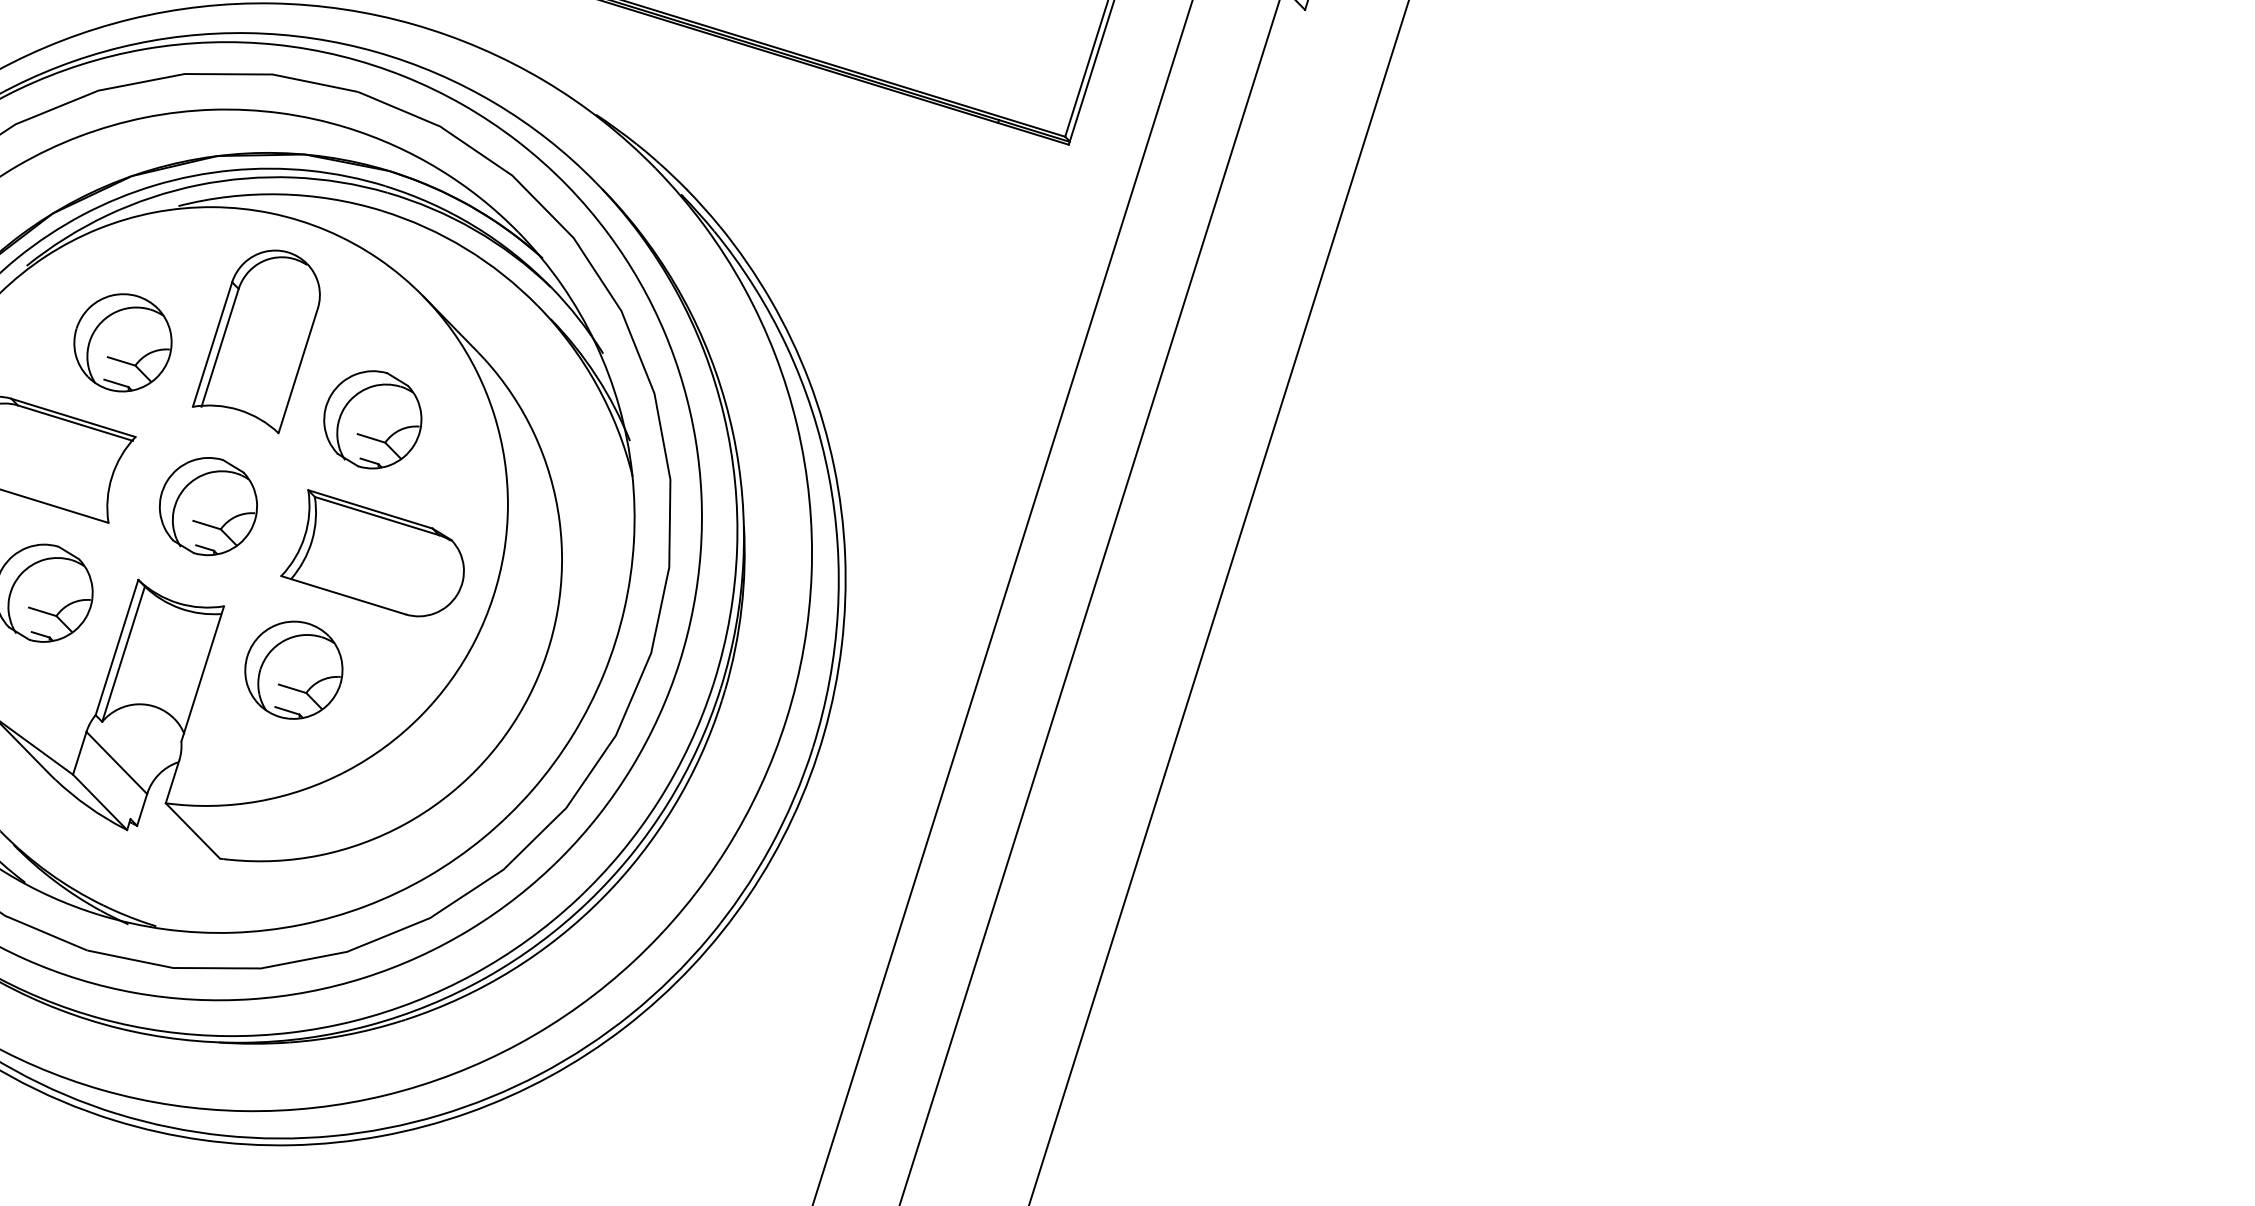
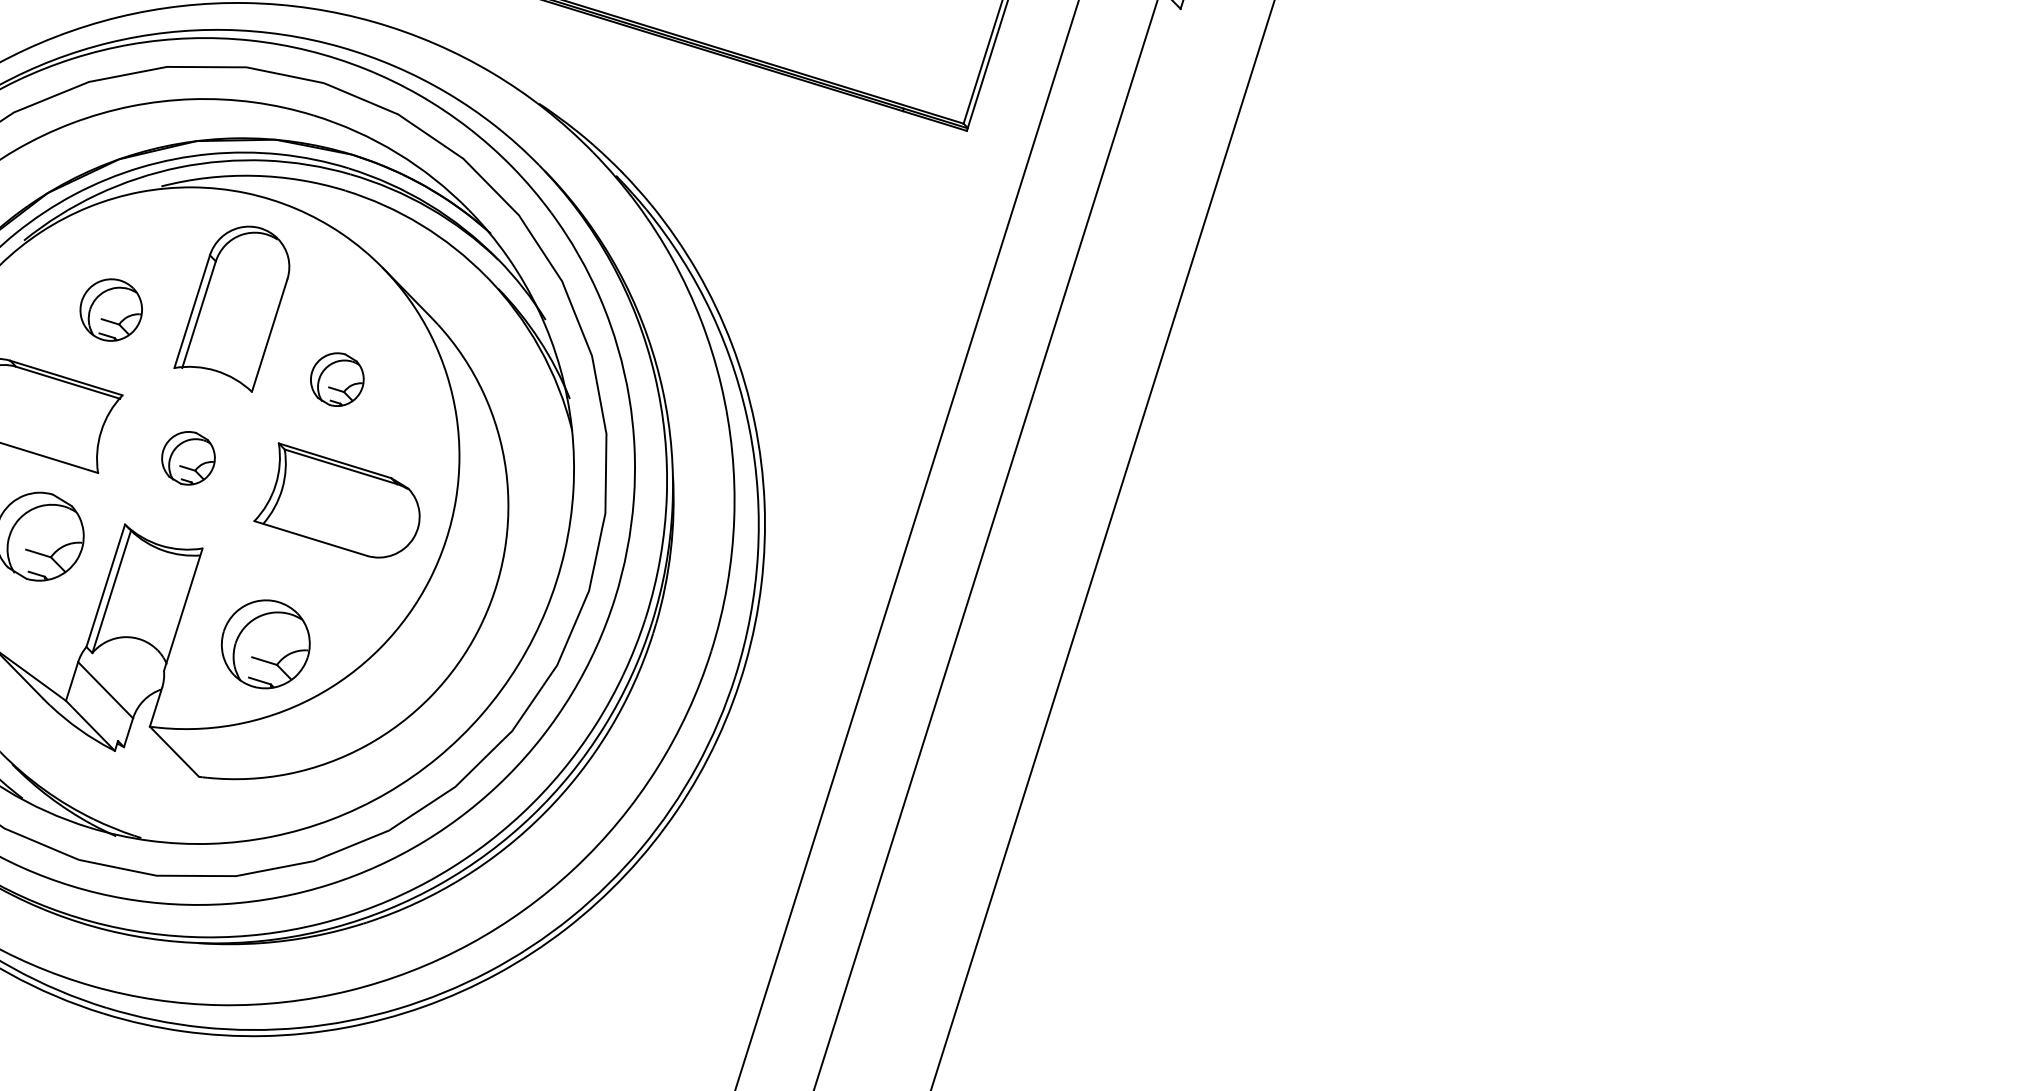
part: (123, 342) -> (111, 309), size x0.7
part: (373, 419) -> (337, 379), size x0.6
part: (208, 506) -> (188, 458), size x0.6
part: (293, 670) -> (265, 644), moved

